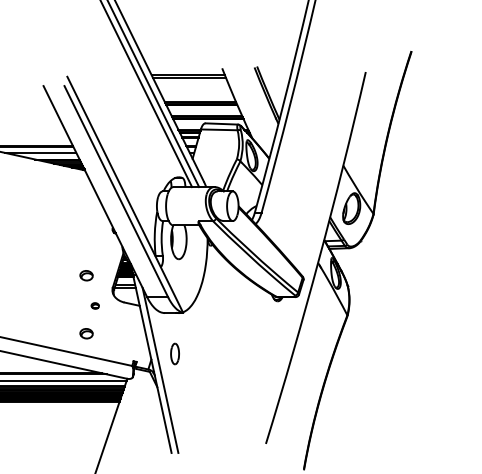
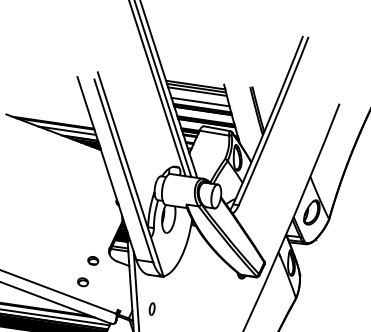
line: (191, 82) -> (197, 91), added
line: (196, 94) -> (200, 101), added
part: (86, 275) -> (89, 235), removed
part: (95, 305) -> (93, 260), size x1.67
part: (174, 353) -> (151, 308), size x0.71

